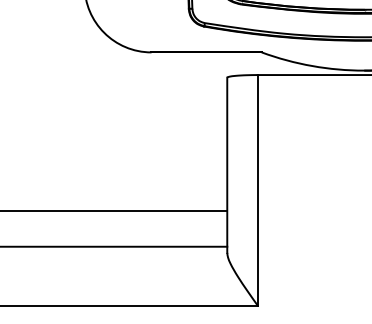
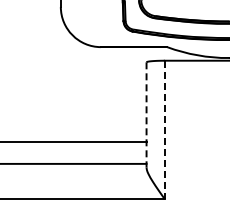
line: (227, 164) -> (146, 114), solid -> dashed
line: (257, 191) -> (164, 130), solid -> dashed

